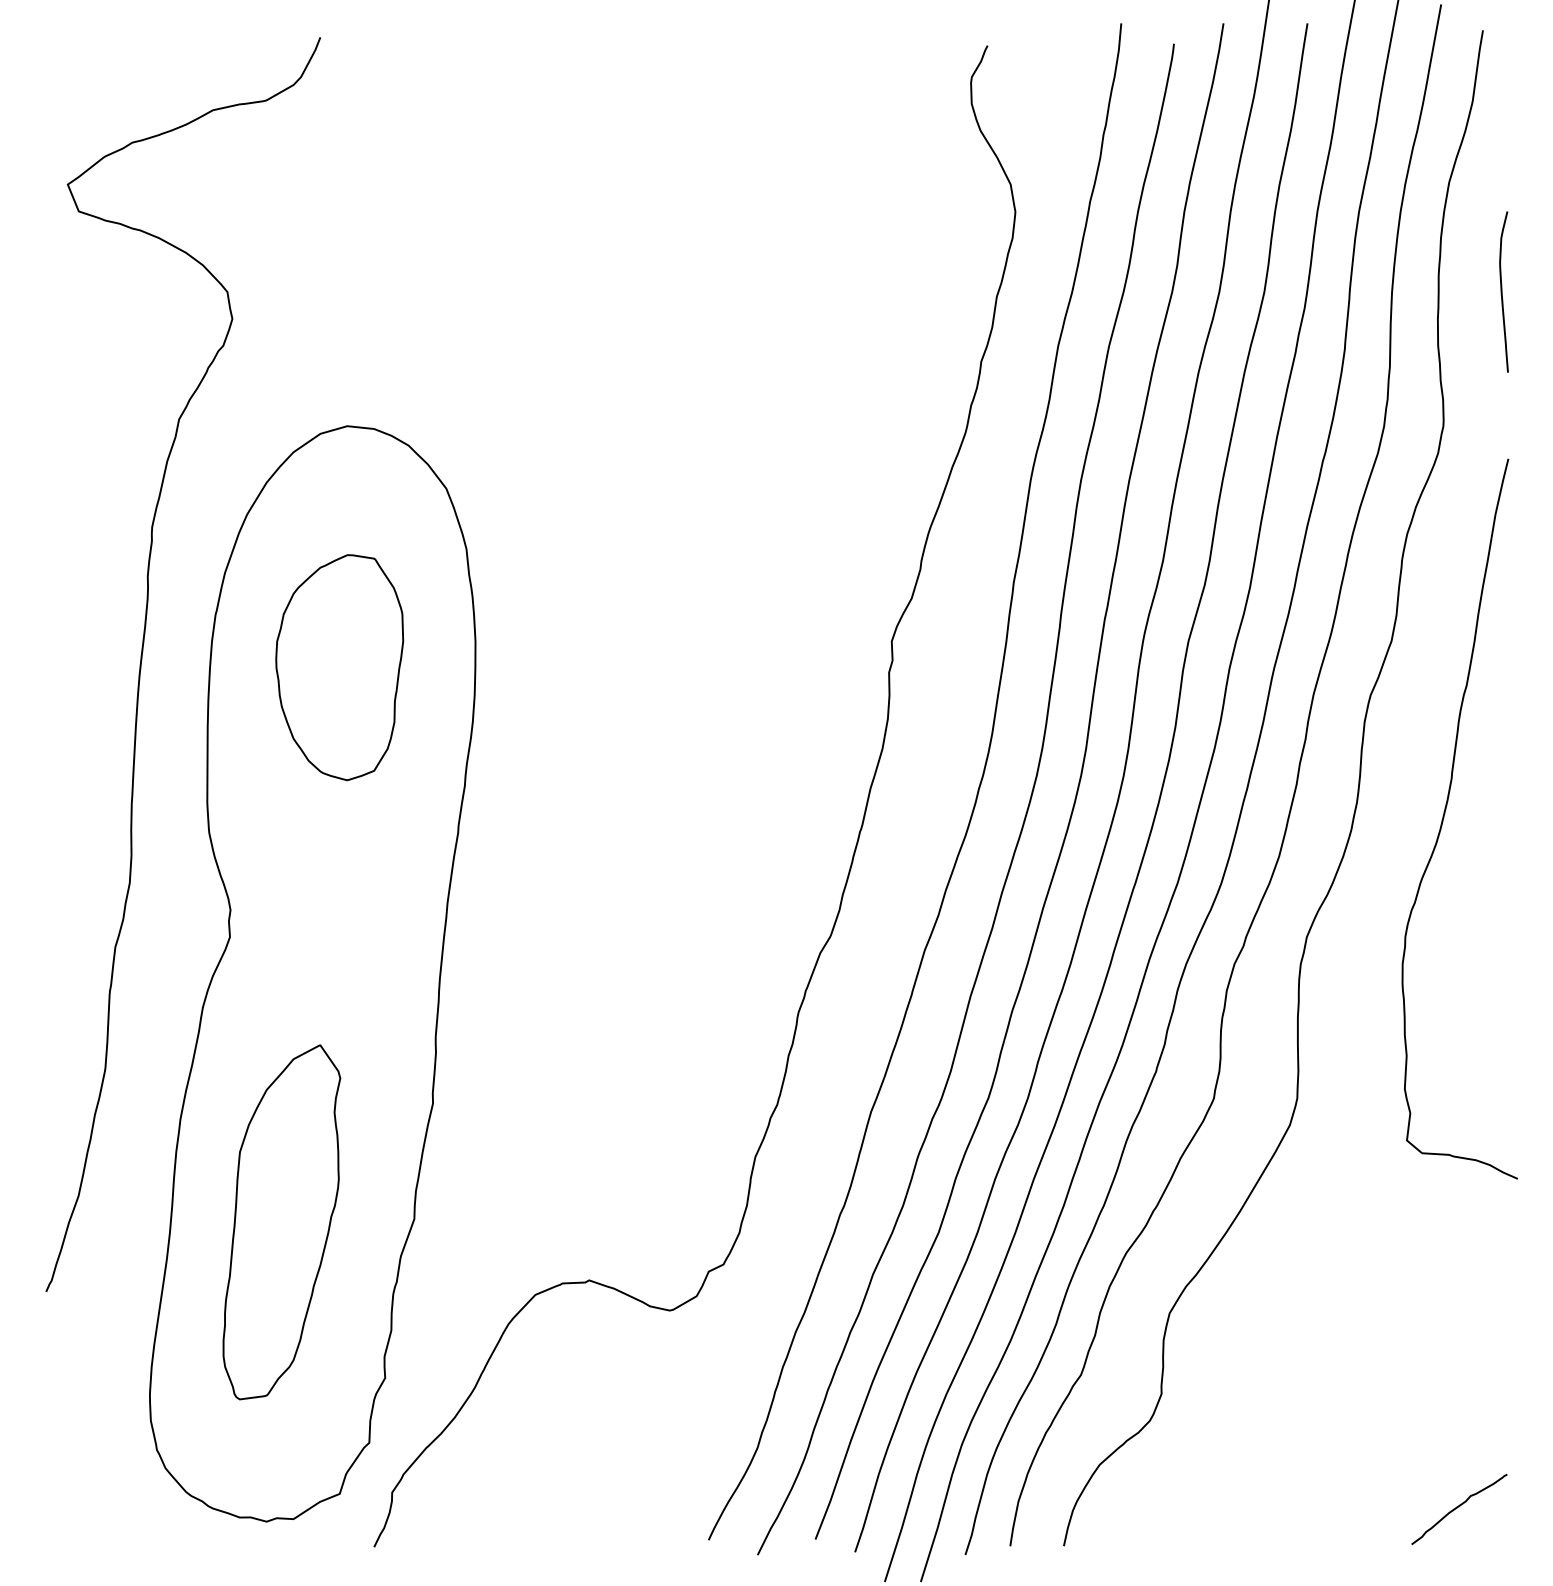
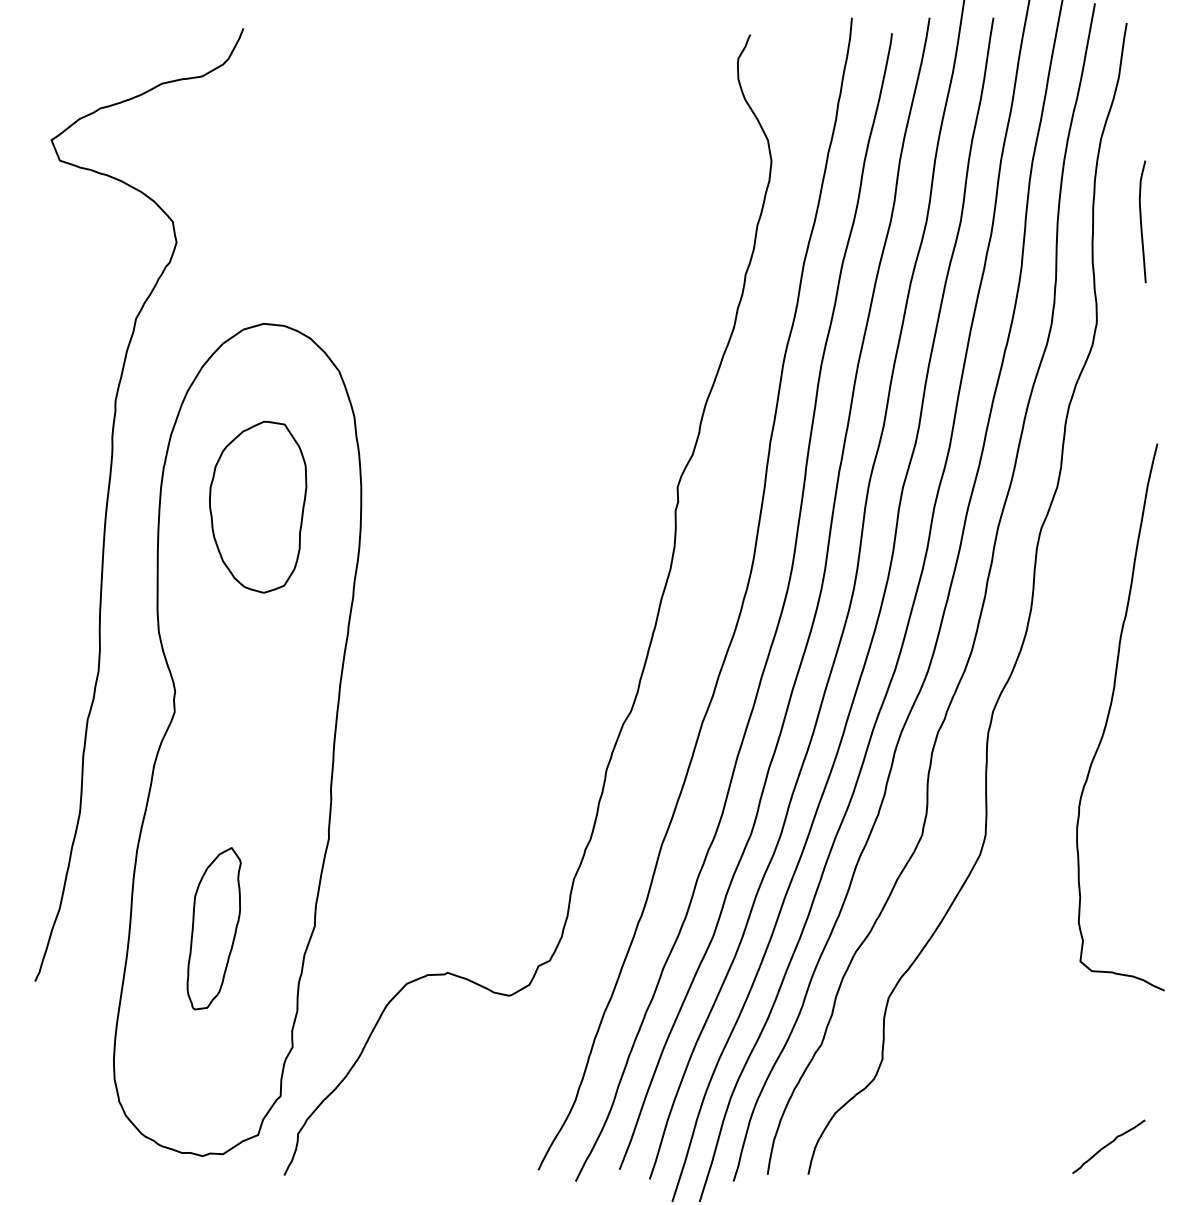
curve: (1445, 813) -> (1109, 713), moved
part: (281, 1222) -> (213, 928), size x0.6

